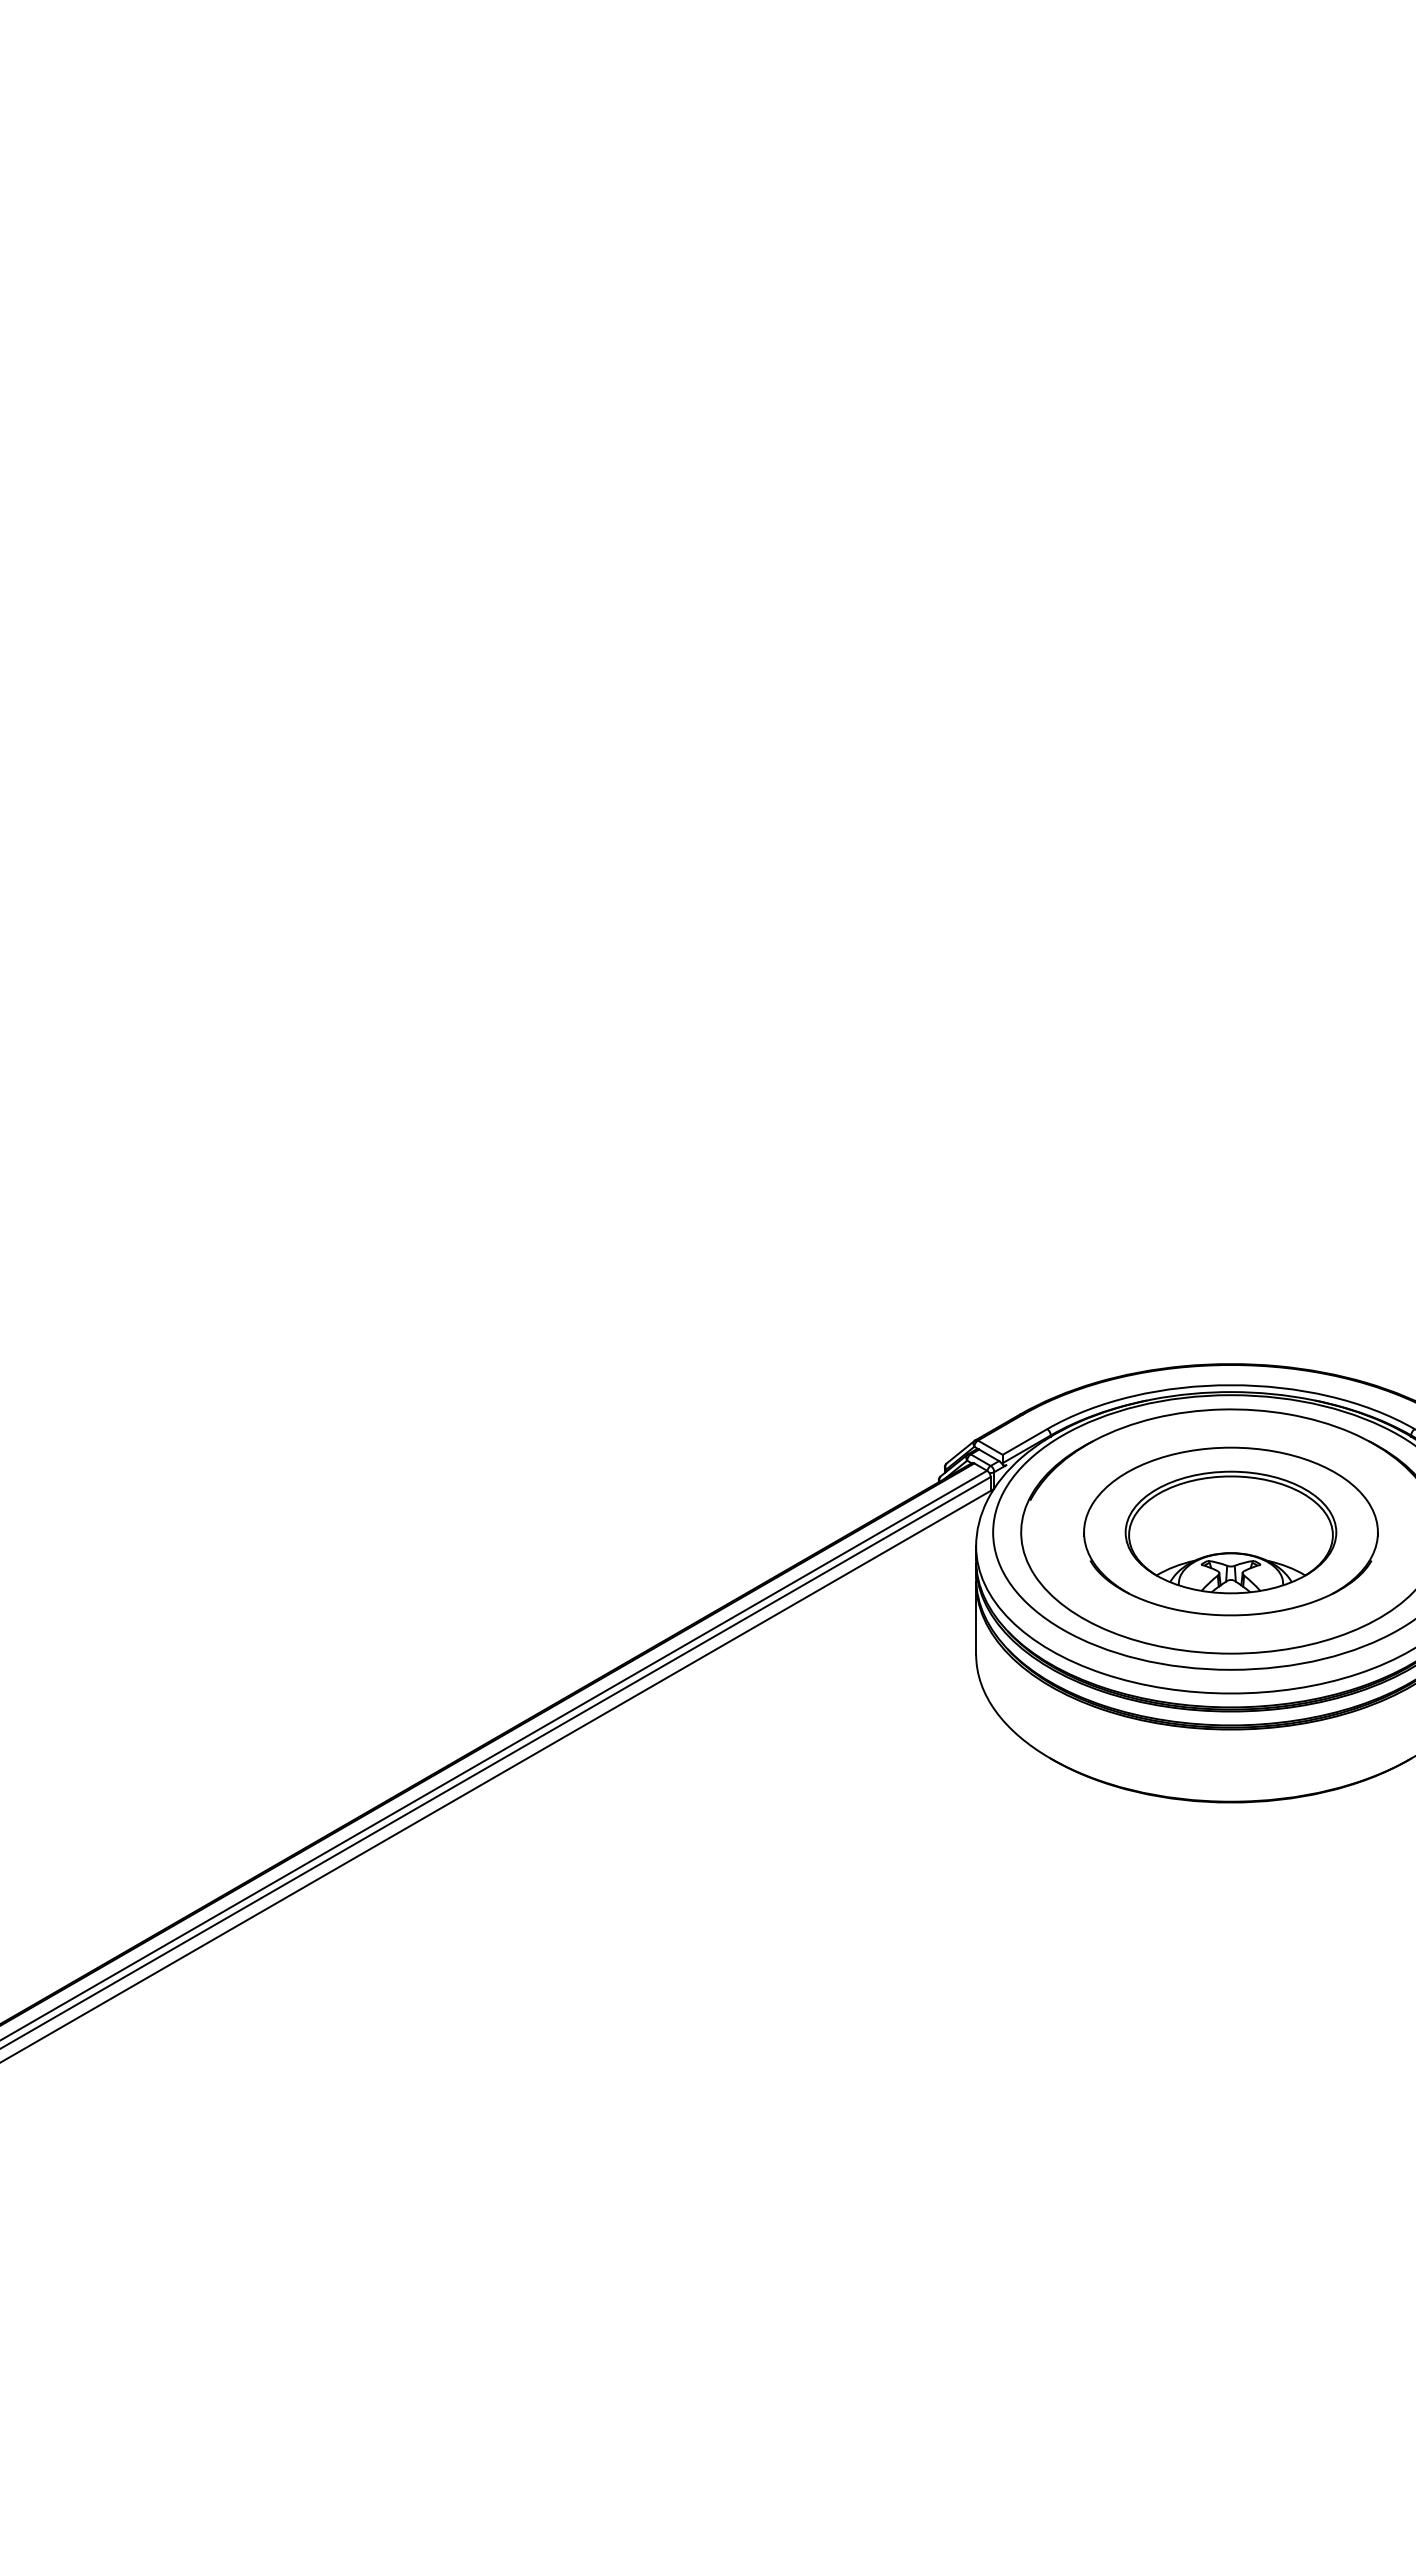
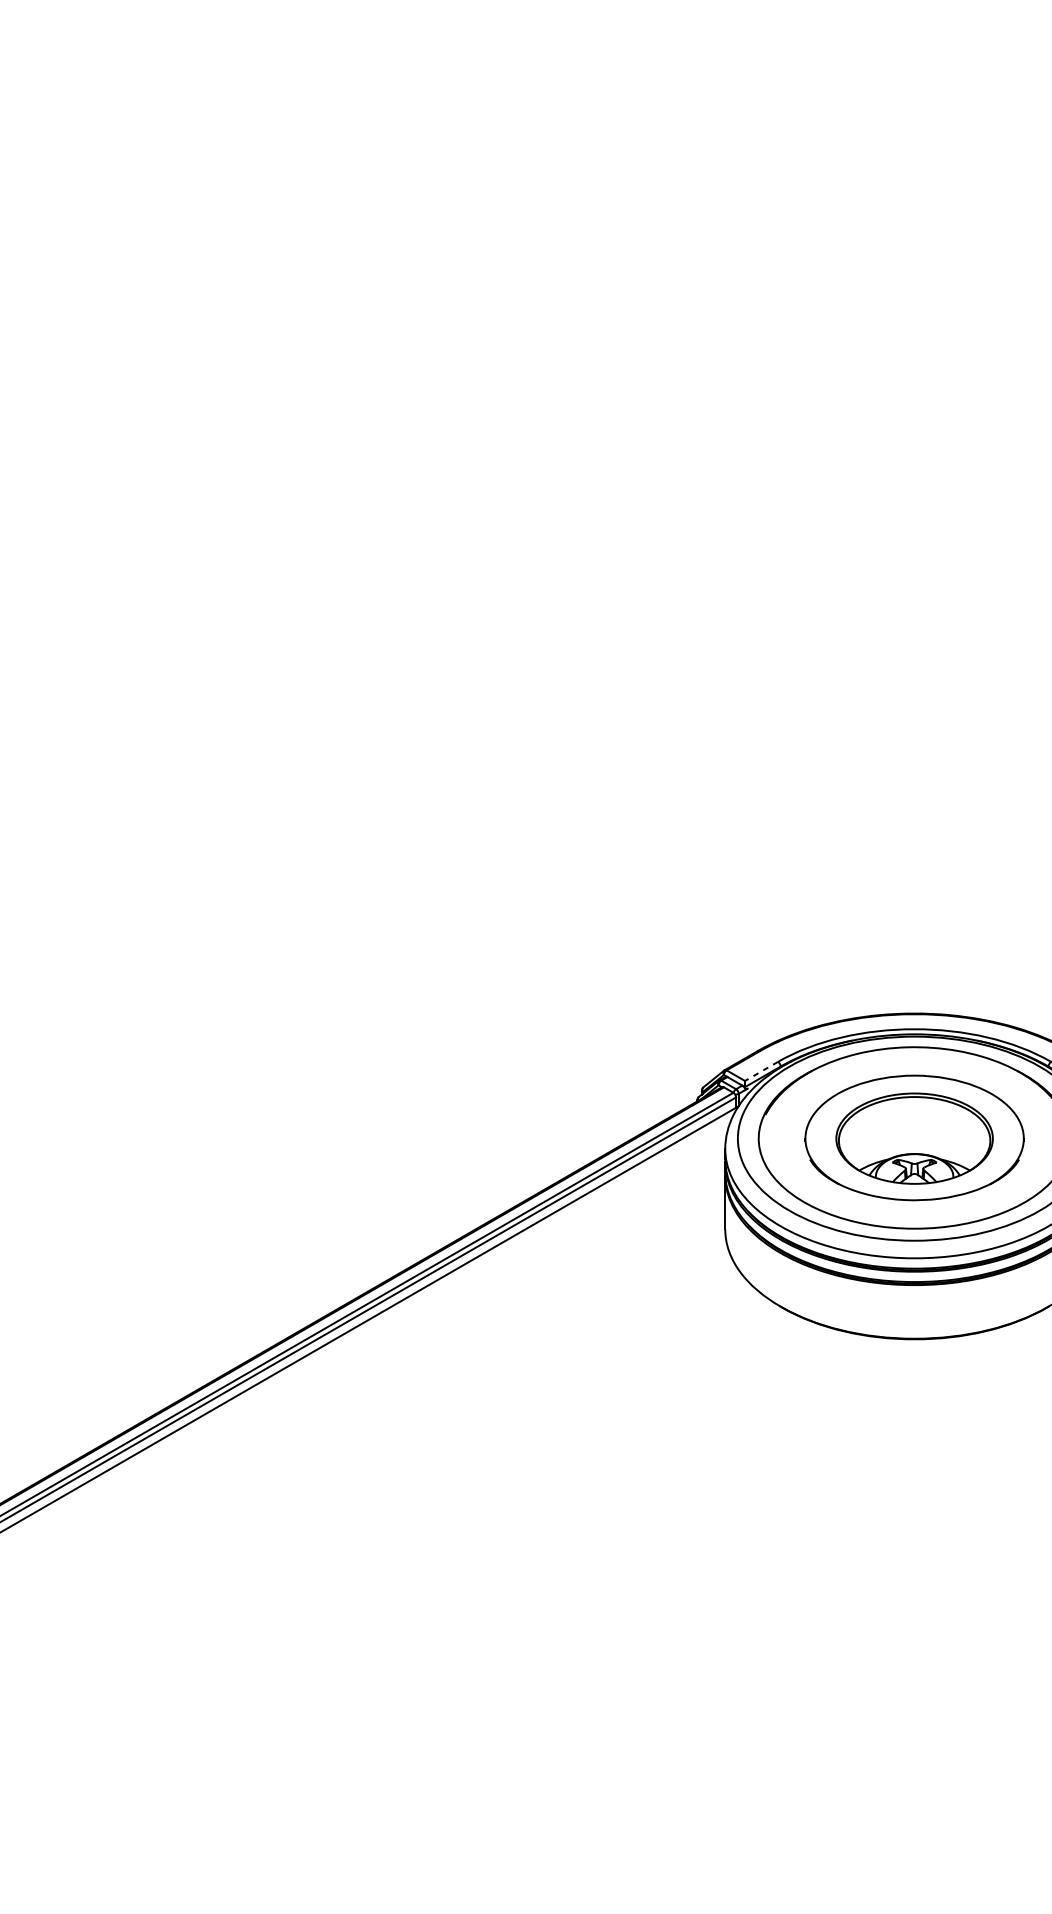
line: (1024, 1442) -> (761, 1071), solid -> dashed

